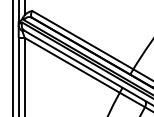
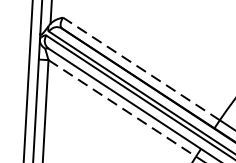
line: (82, 39) -> (140, 67), solid -> dashed
line: (72, 65) -> (122, 108), solid -> dashed

